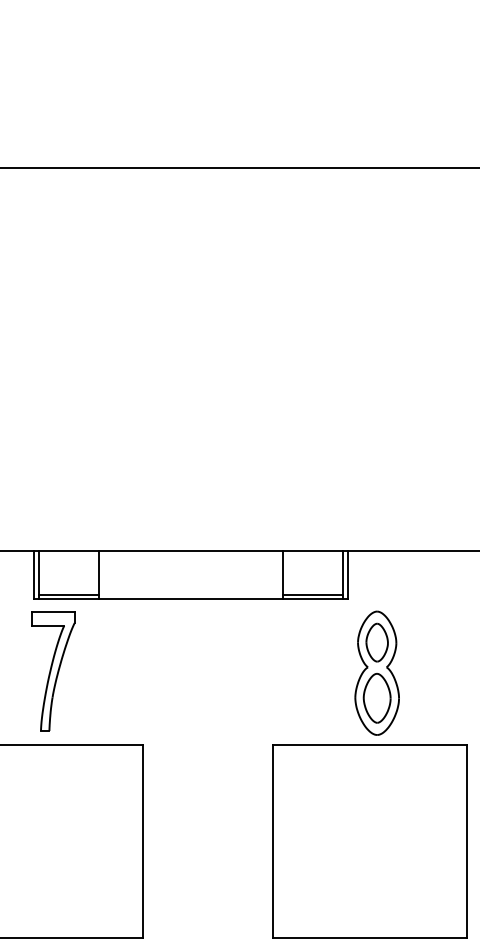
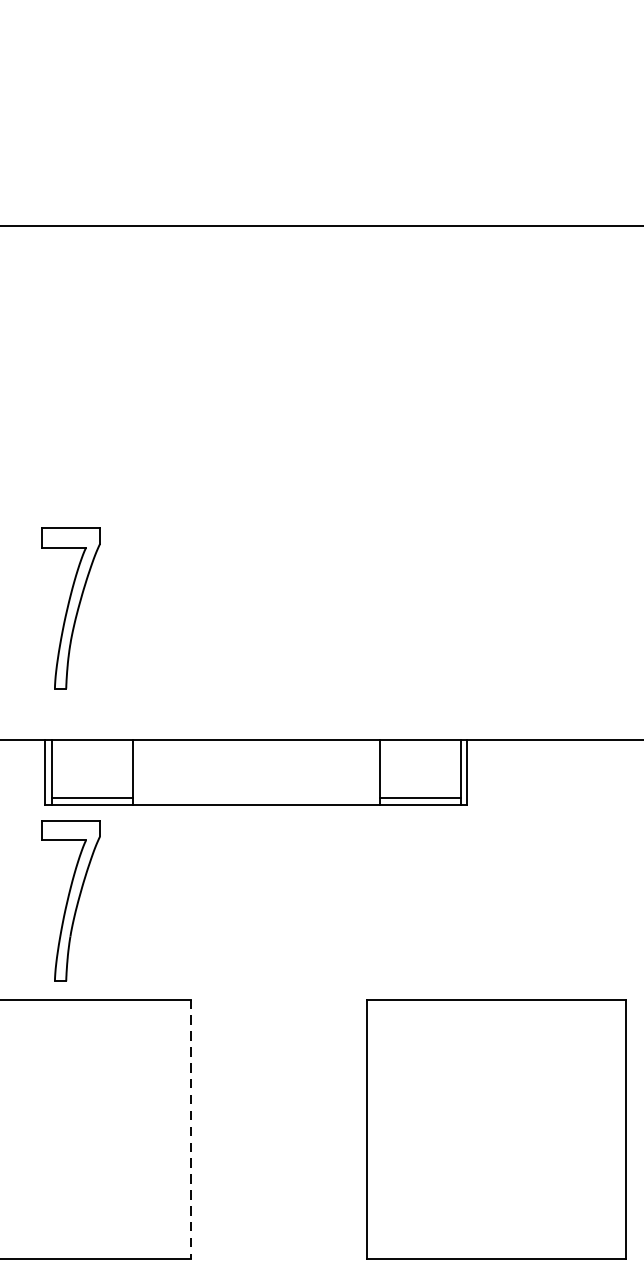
part: (53, 453) -> (71, 608), added
part: (376, 672) -> (505, 902), removed
line: (142, 841) -> (191, 1129), solid -> dashed

